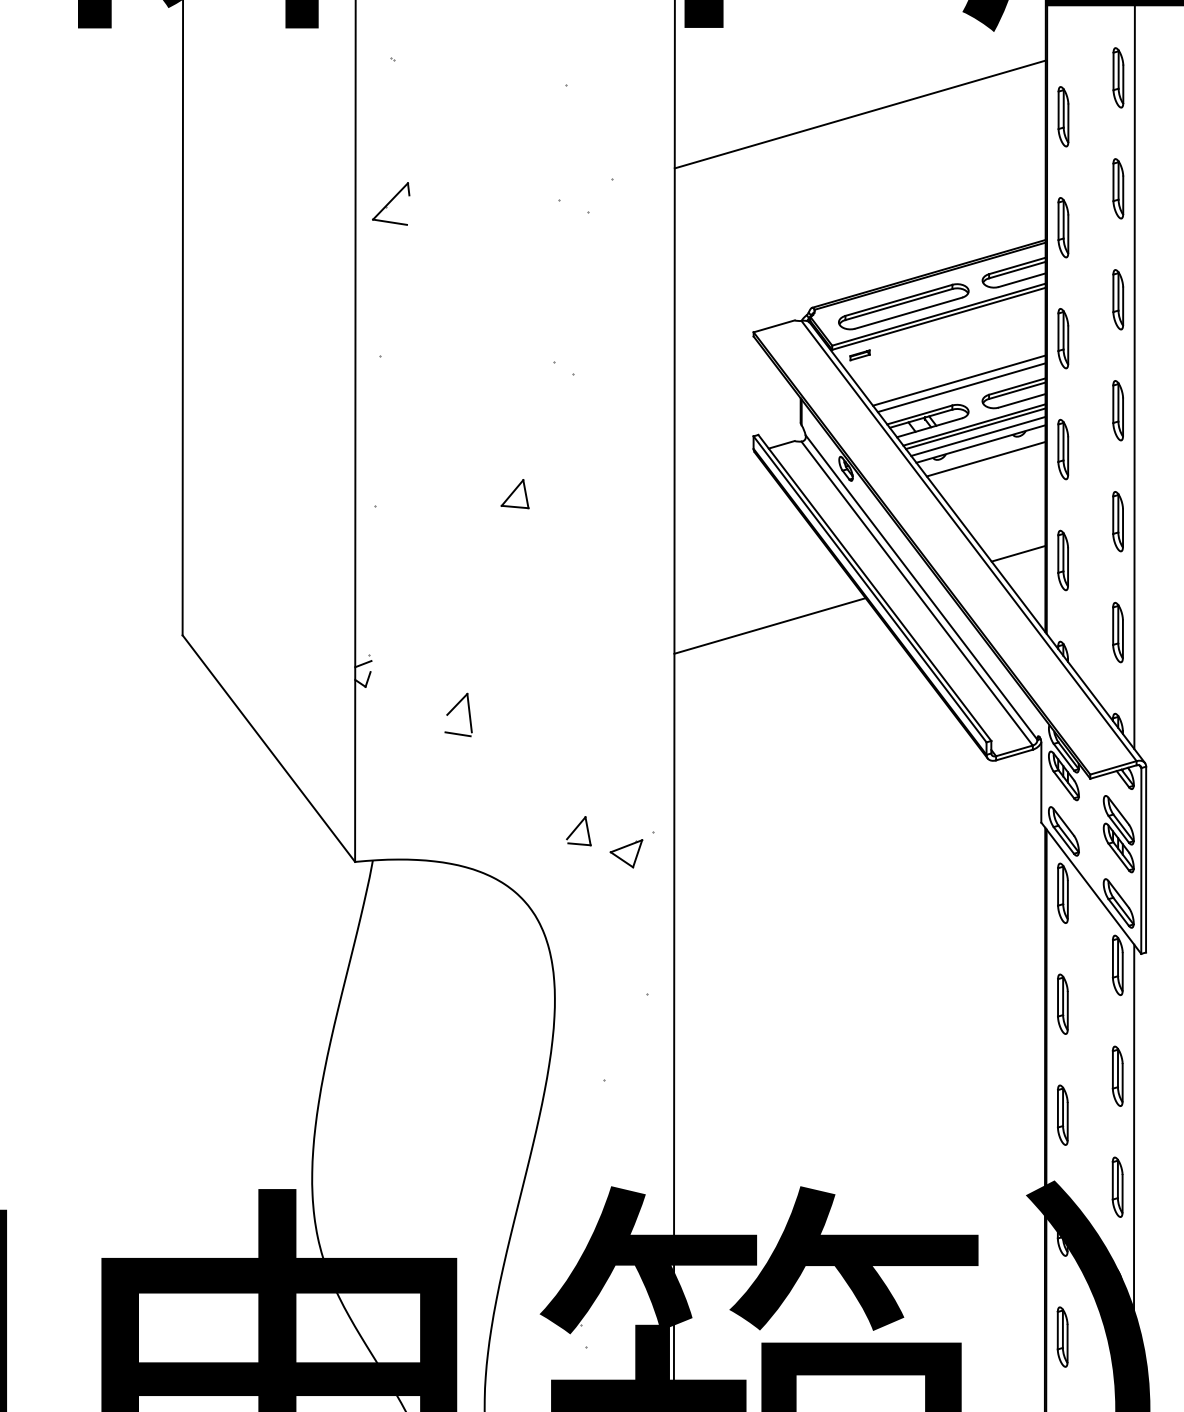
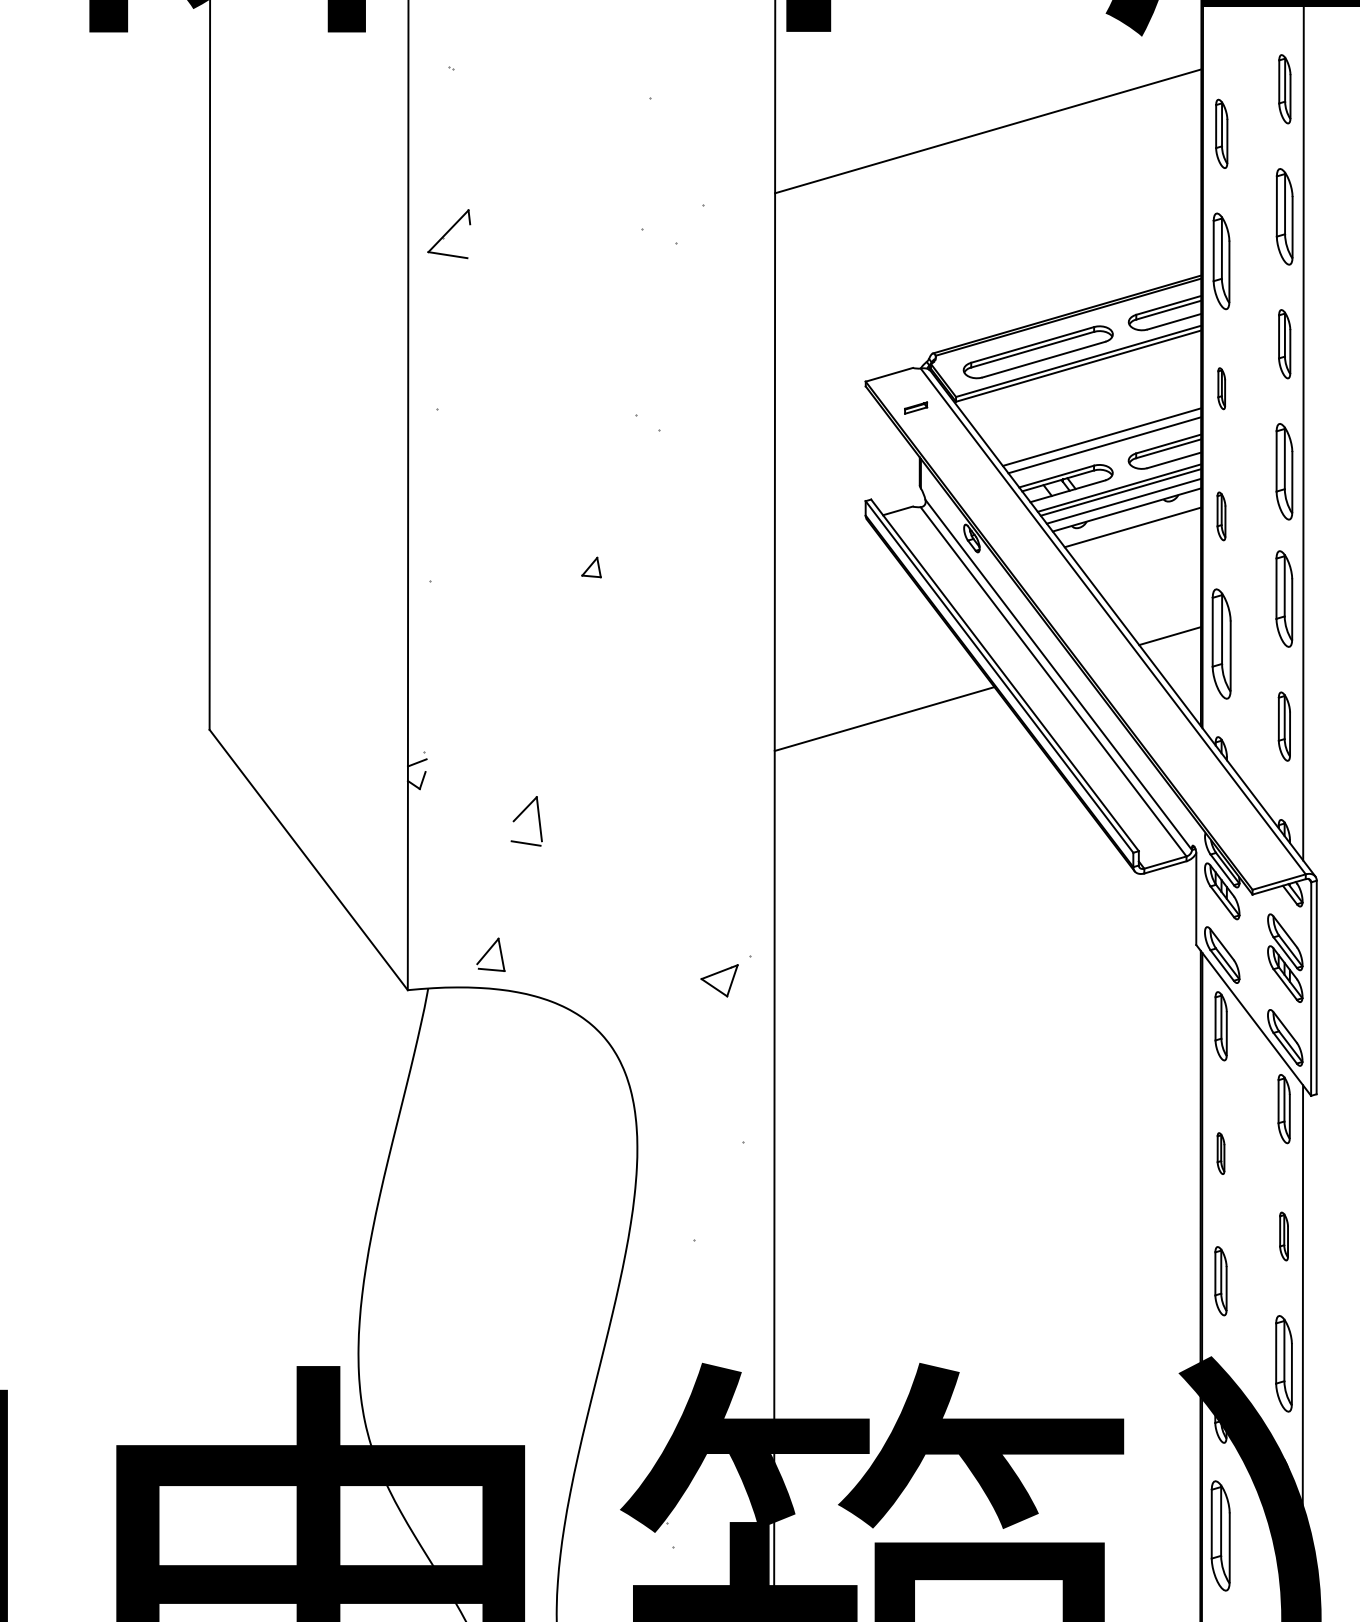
part: (1118, 188) -> (1284, 216), size x1.4
part: (1063, 227) -> (1221, 261), size x1.4
part: (1063, 338) -> (1221, 388), size x0.6
part: (860, 354) -> (916, 407), moved
part: (1118, 410) -> (1284, 471), size x1.4
part: (1063, 449) -> (1221, 516), size x0.7
part: (514, 494) -> (591, 567), size x0.6
part: (1118, 521) -> (1284, 599), size x1.4
part: (1062, 560) -> (1220, 643), size x1.6
part: (578, 830) -> (490, 954), moved
part: (1062, 1004) -> (1220, 1153), size x0.6
part: (1117, 1076) -> (1283, 1236), size x0.7
part: (1117, 1187) -> (1283, 1364), size x1.4
part: (1062, 1337) -> (1220, 1536), size x1.6

